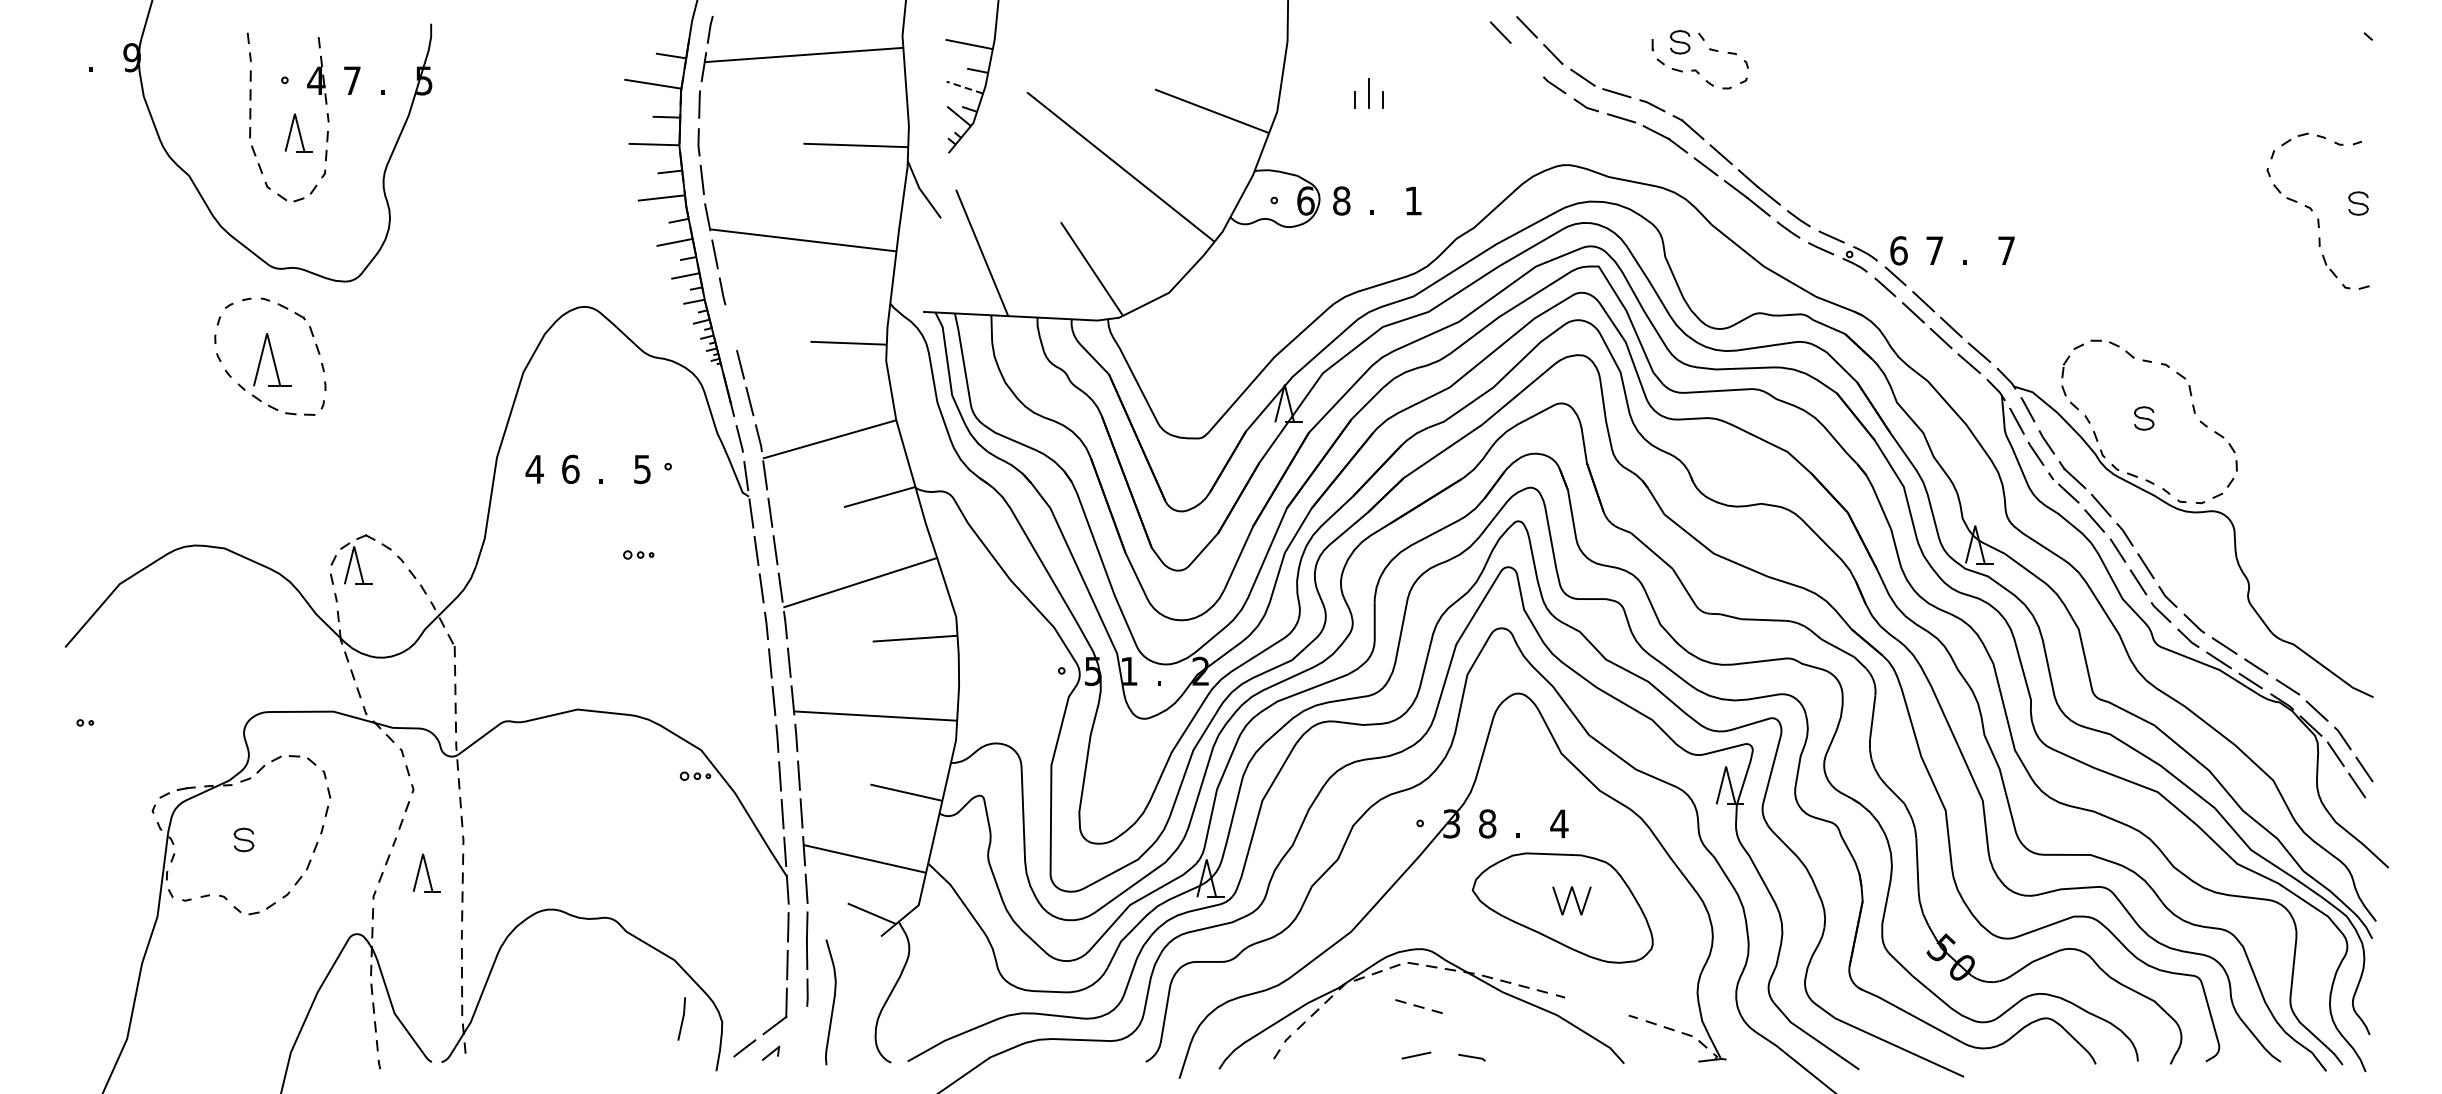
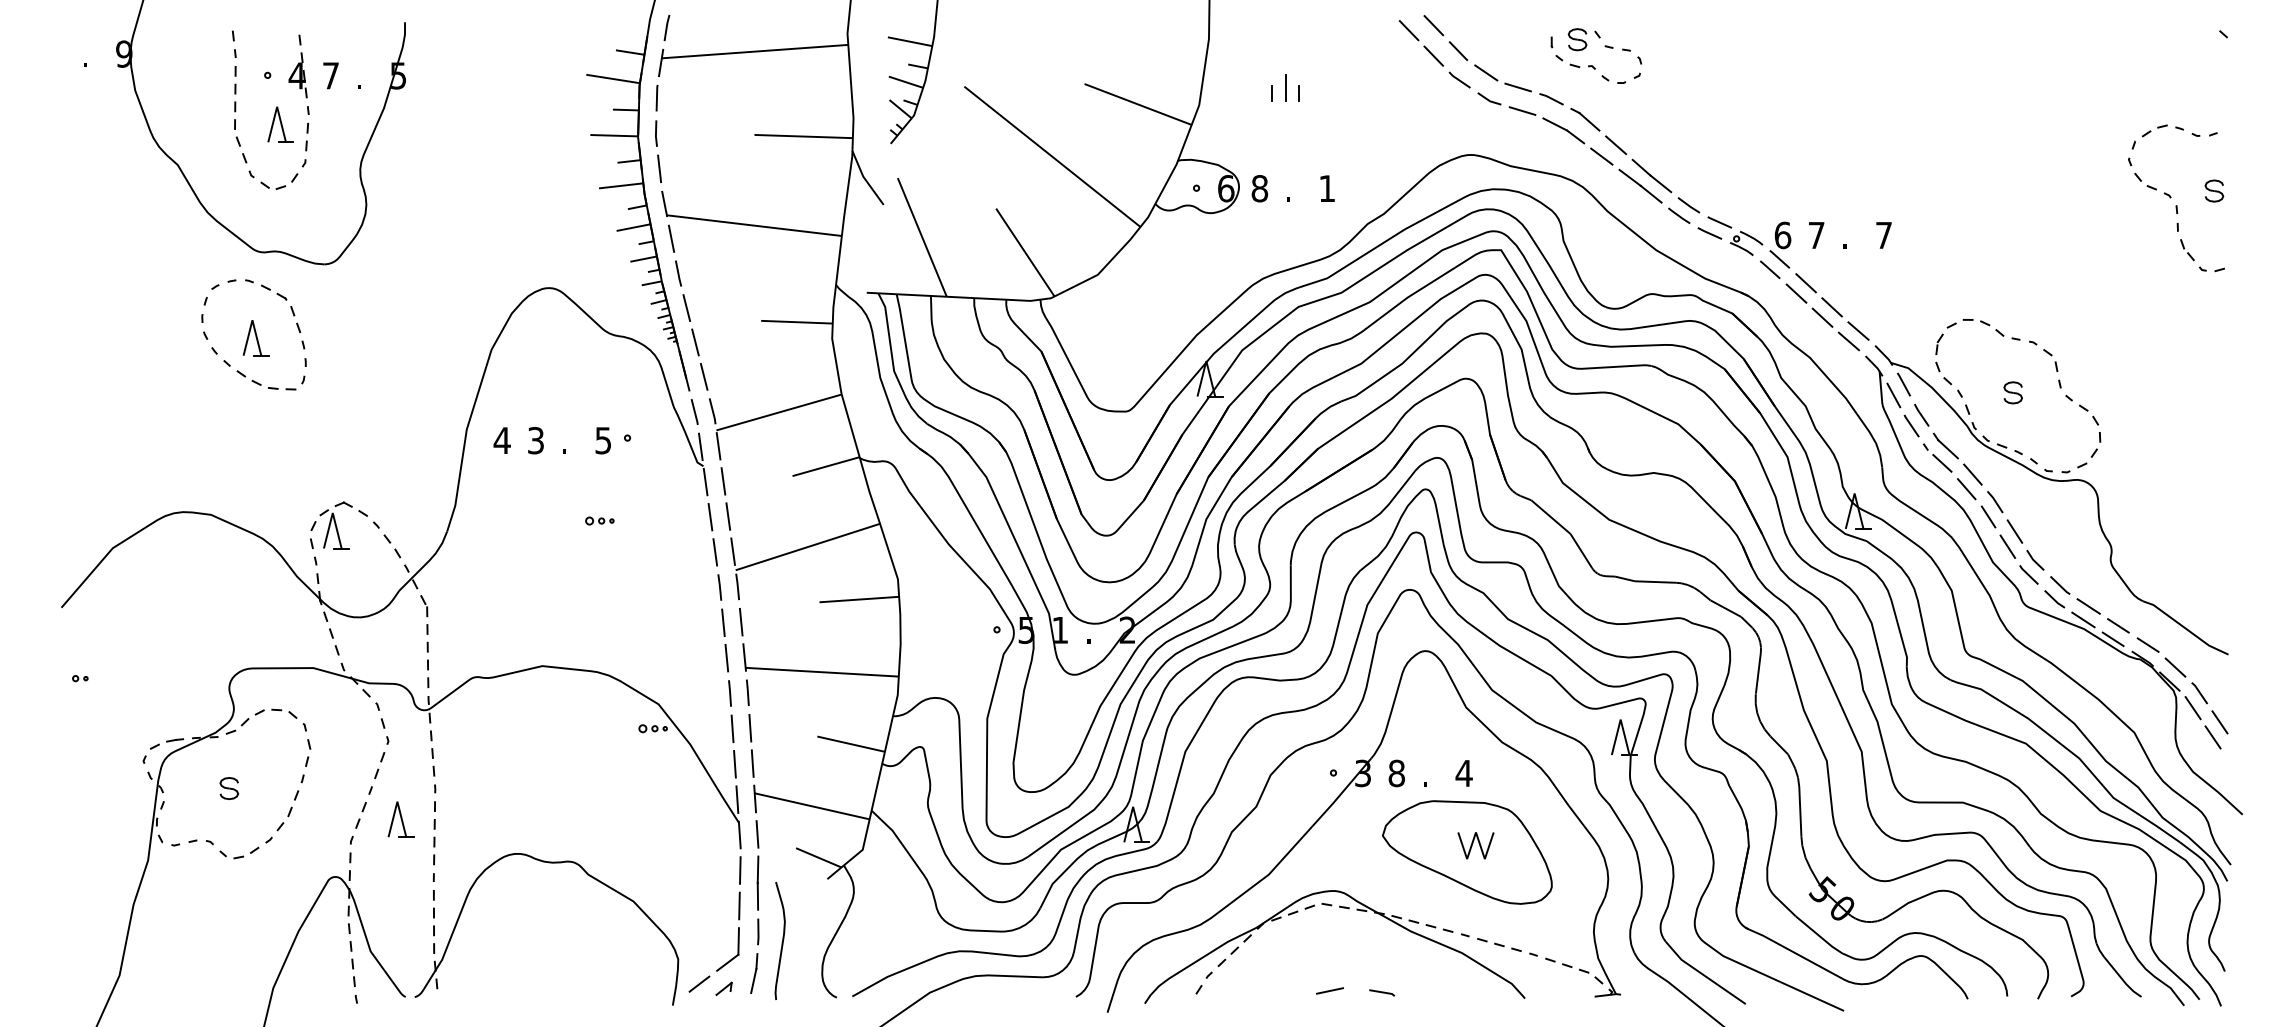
line: (1526, 59) -> (1433, 55), added
line: (964, 87) -> (905, 82), dashed -> solid
line: (731, 327) -> (686, 307), added
part: (271, 360) -> (255, 338), size x0.71
text: (571, 469) -> (536, 440), 6 -> 3
part: (1419, 1006) -> (1499, 944), moved
part: (682, 1018) -> (754, 973), moved

